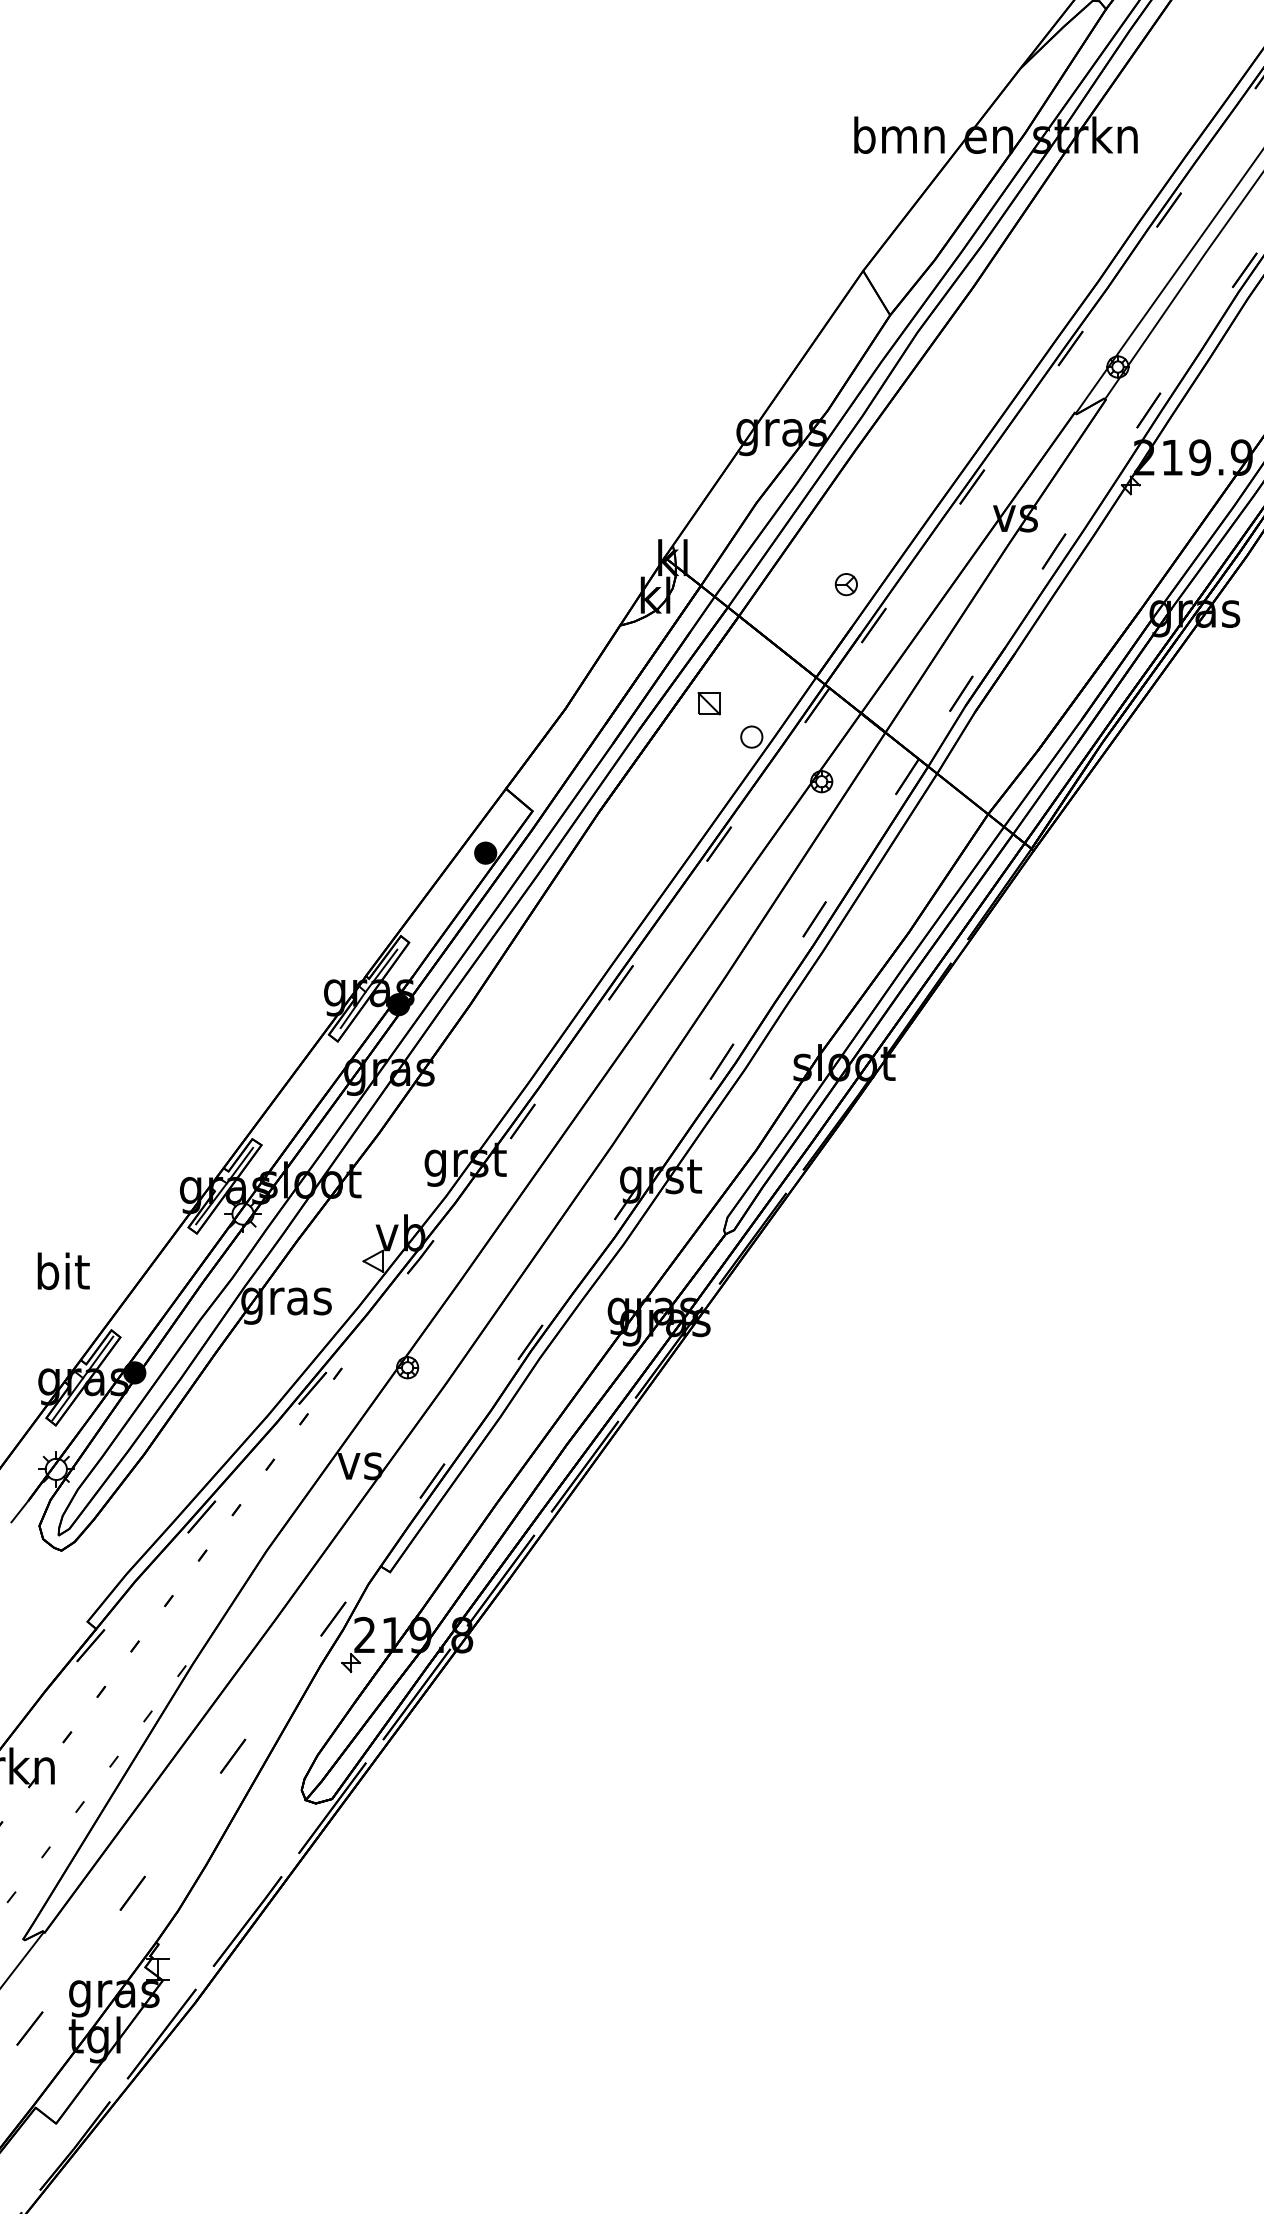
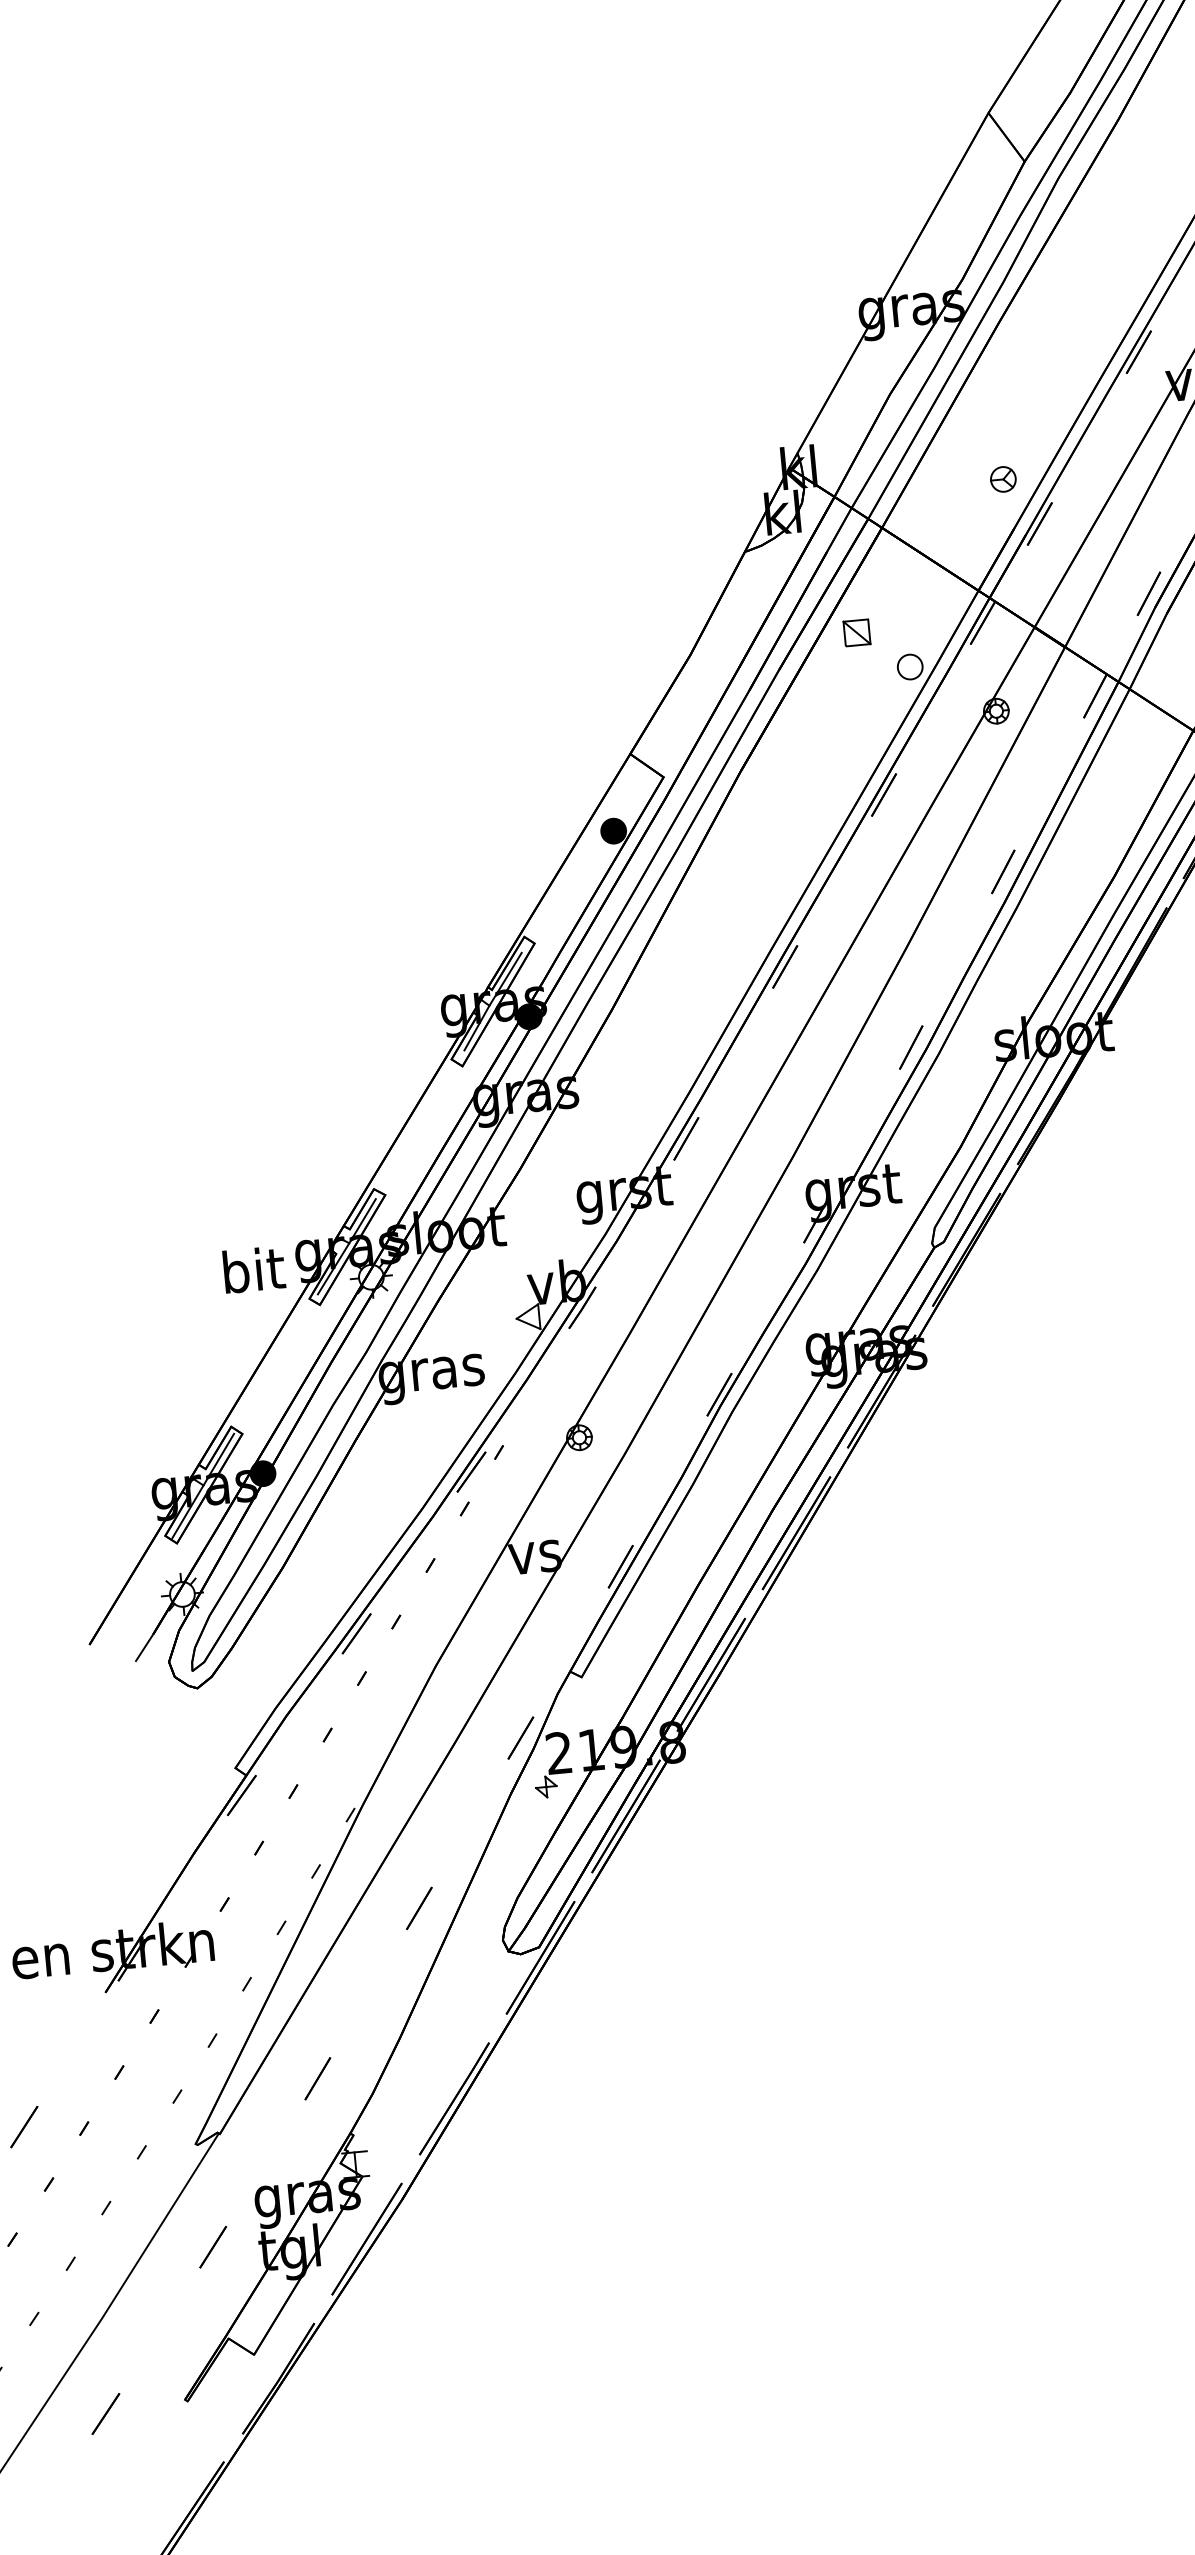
text: (63, 1270) -> (253, 1268), moved

